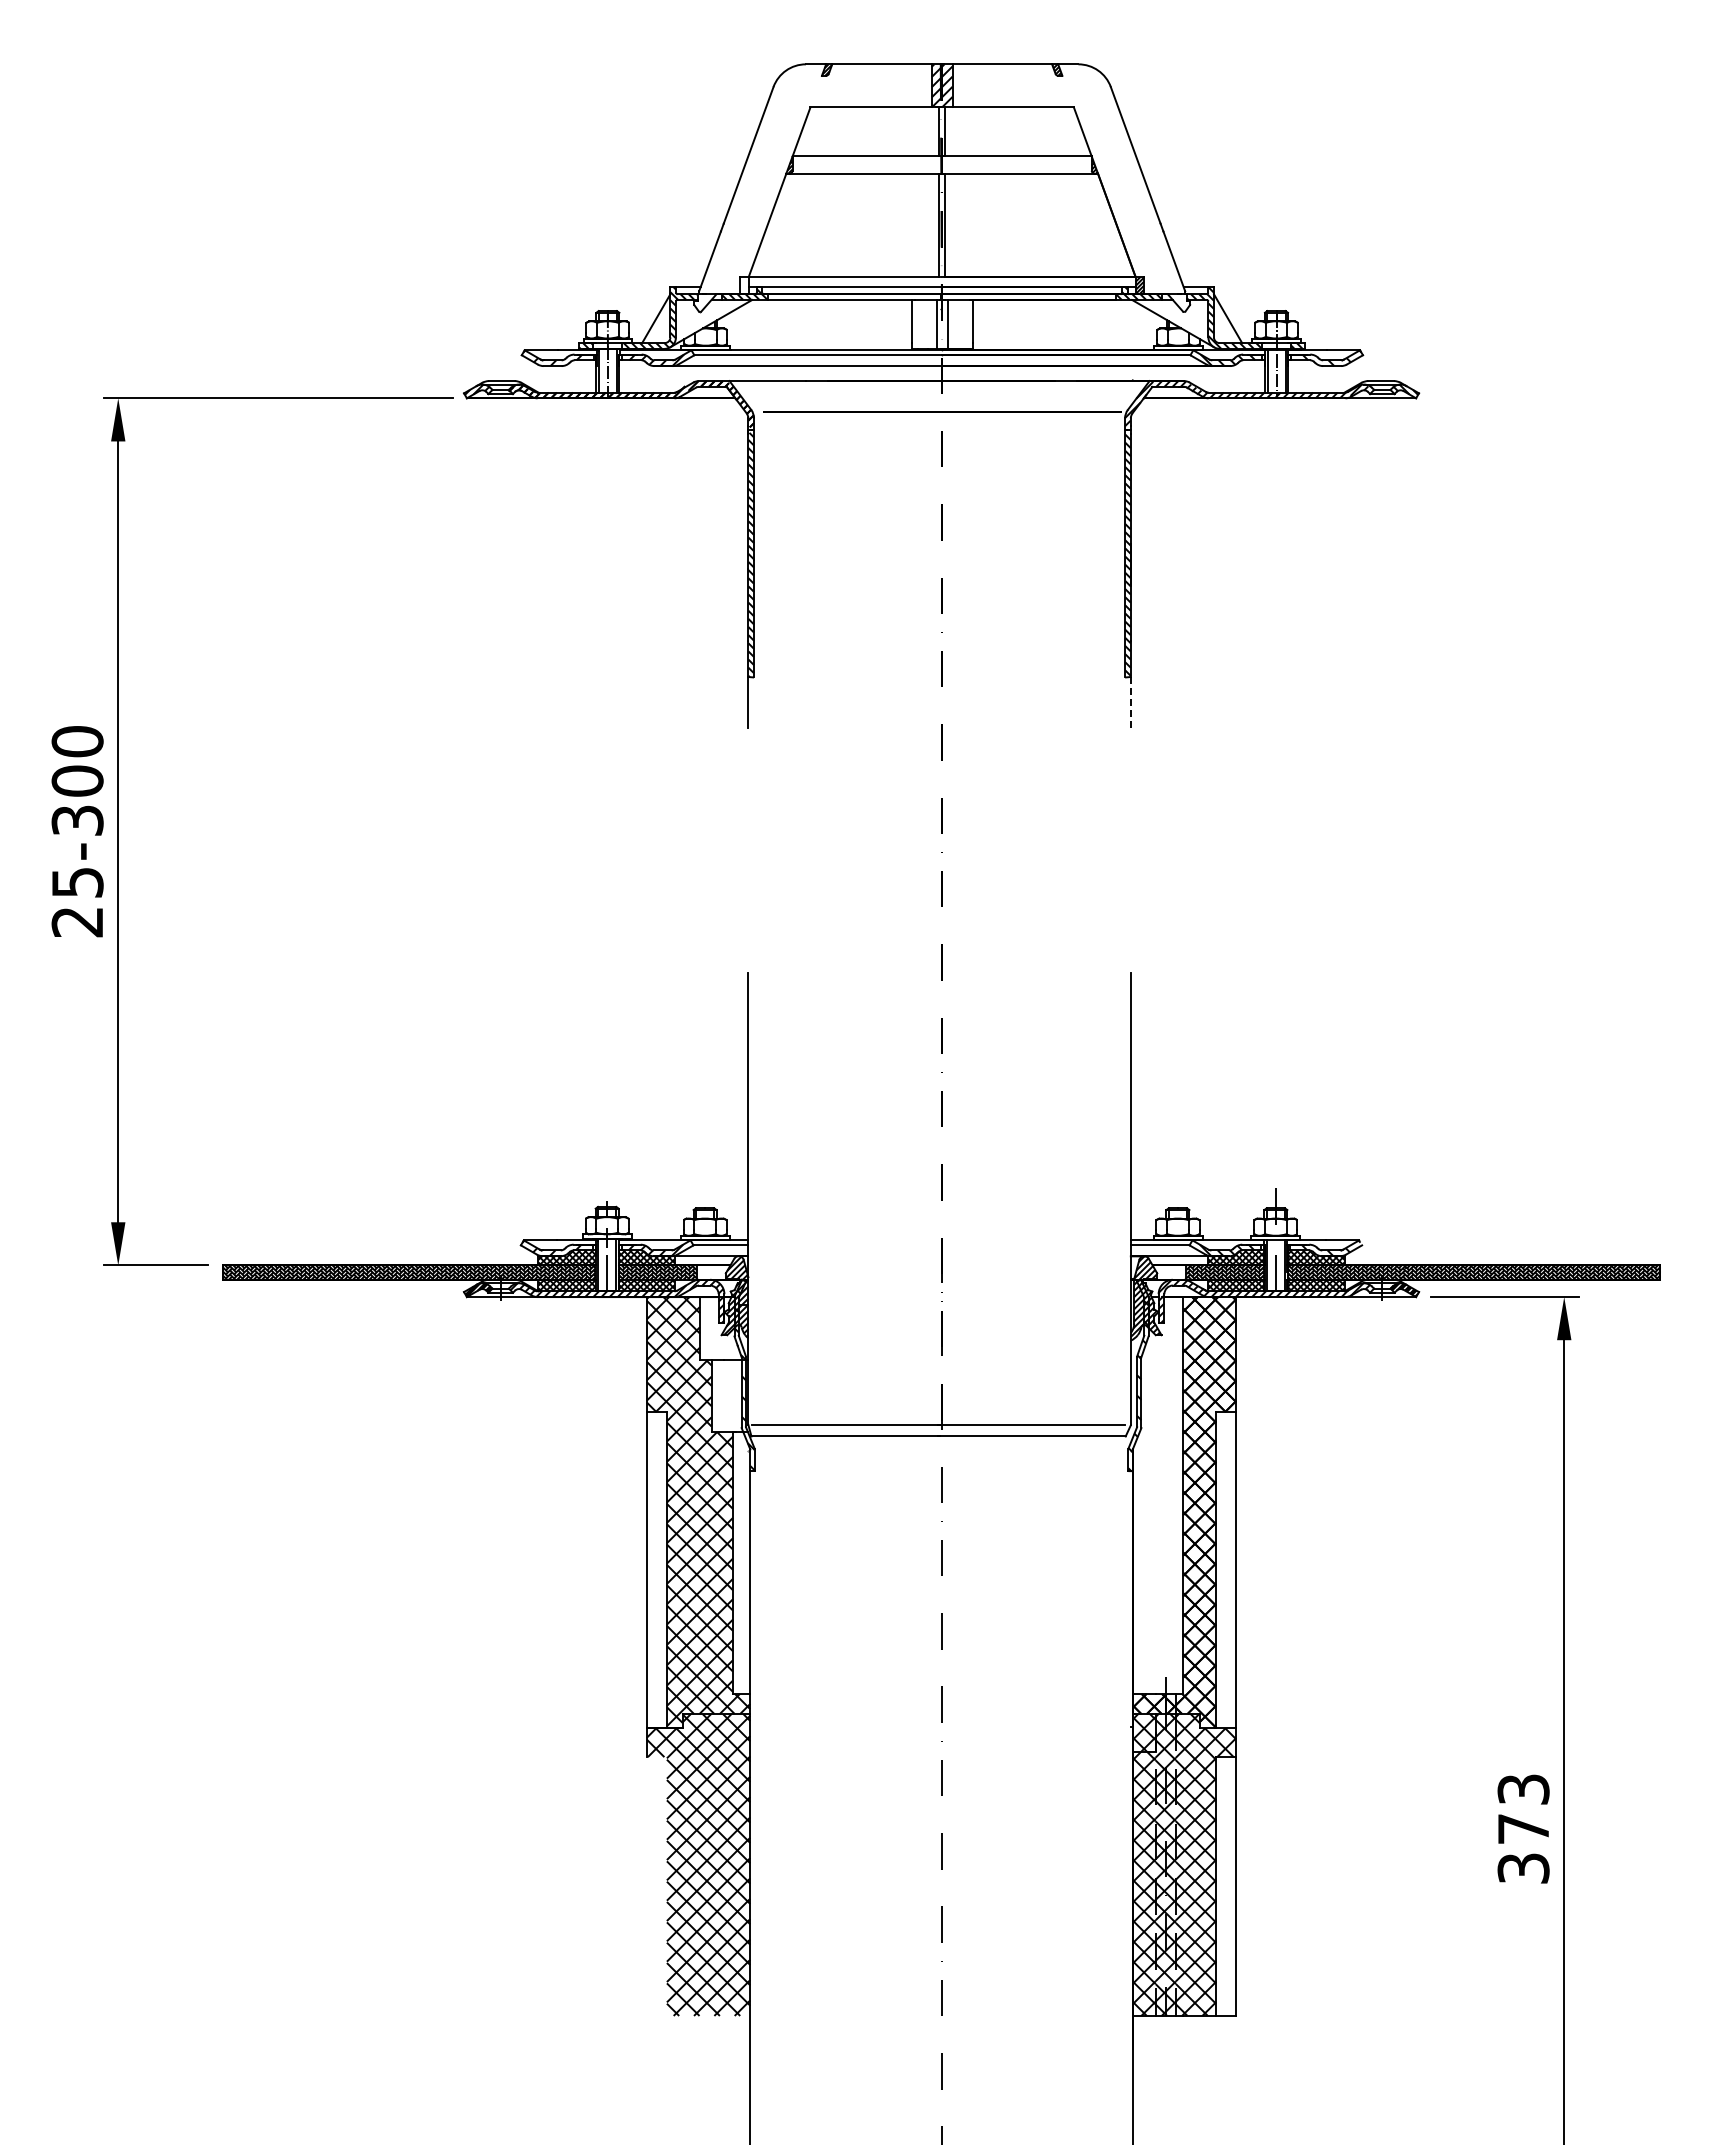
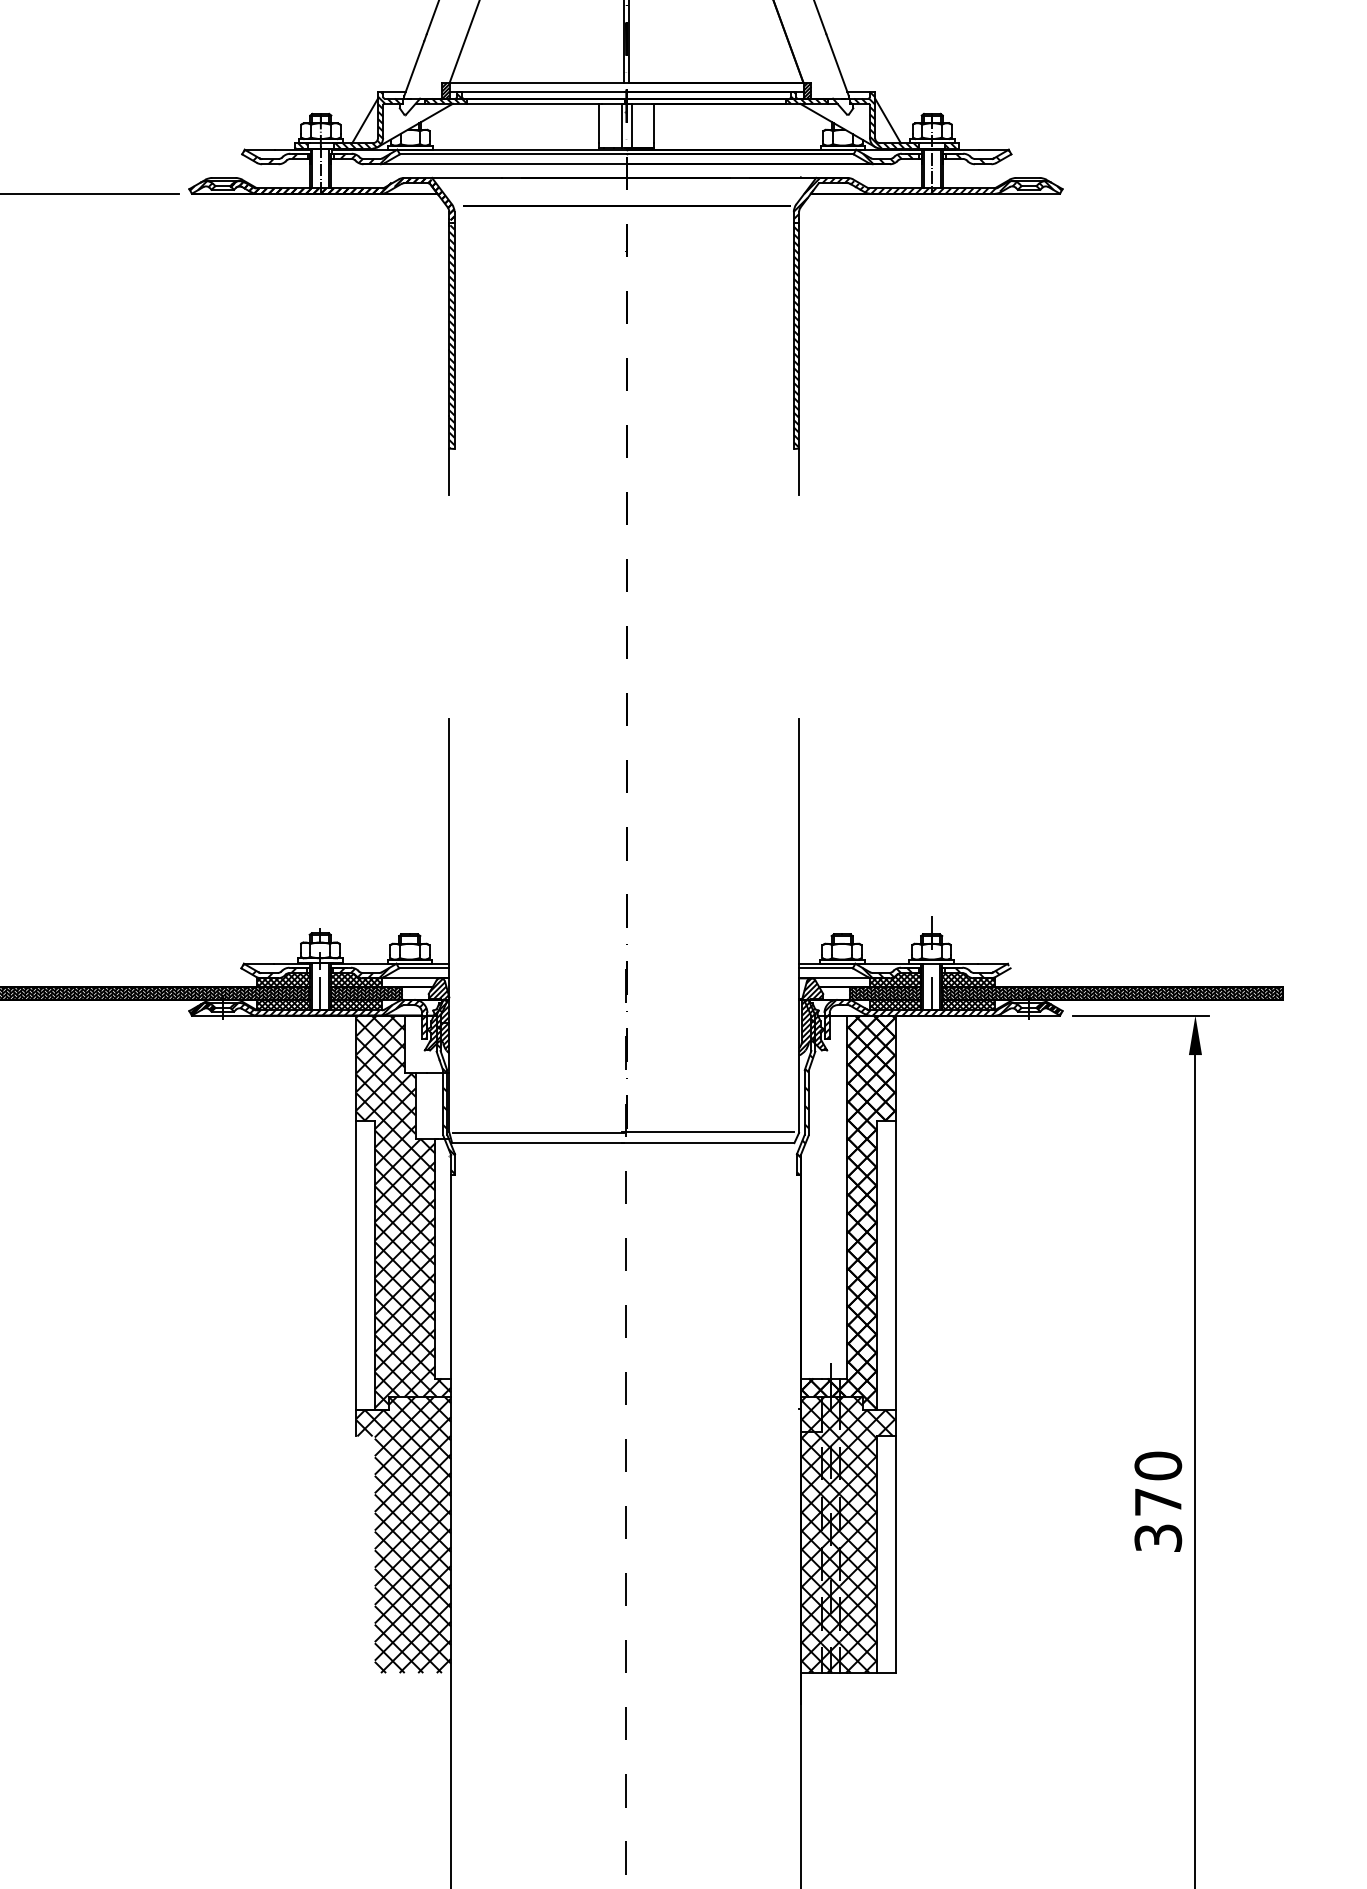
hatch: (744, 285) -> (445, 90), added
line: (1130, 702) -> (798, 471), dashed -> solid
text: (1523, 1789) -> (1158, 1465), 373 -> 370

